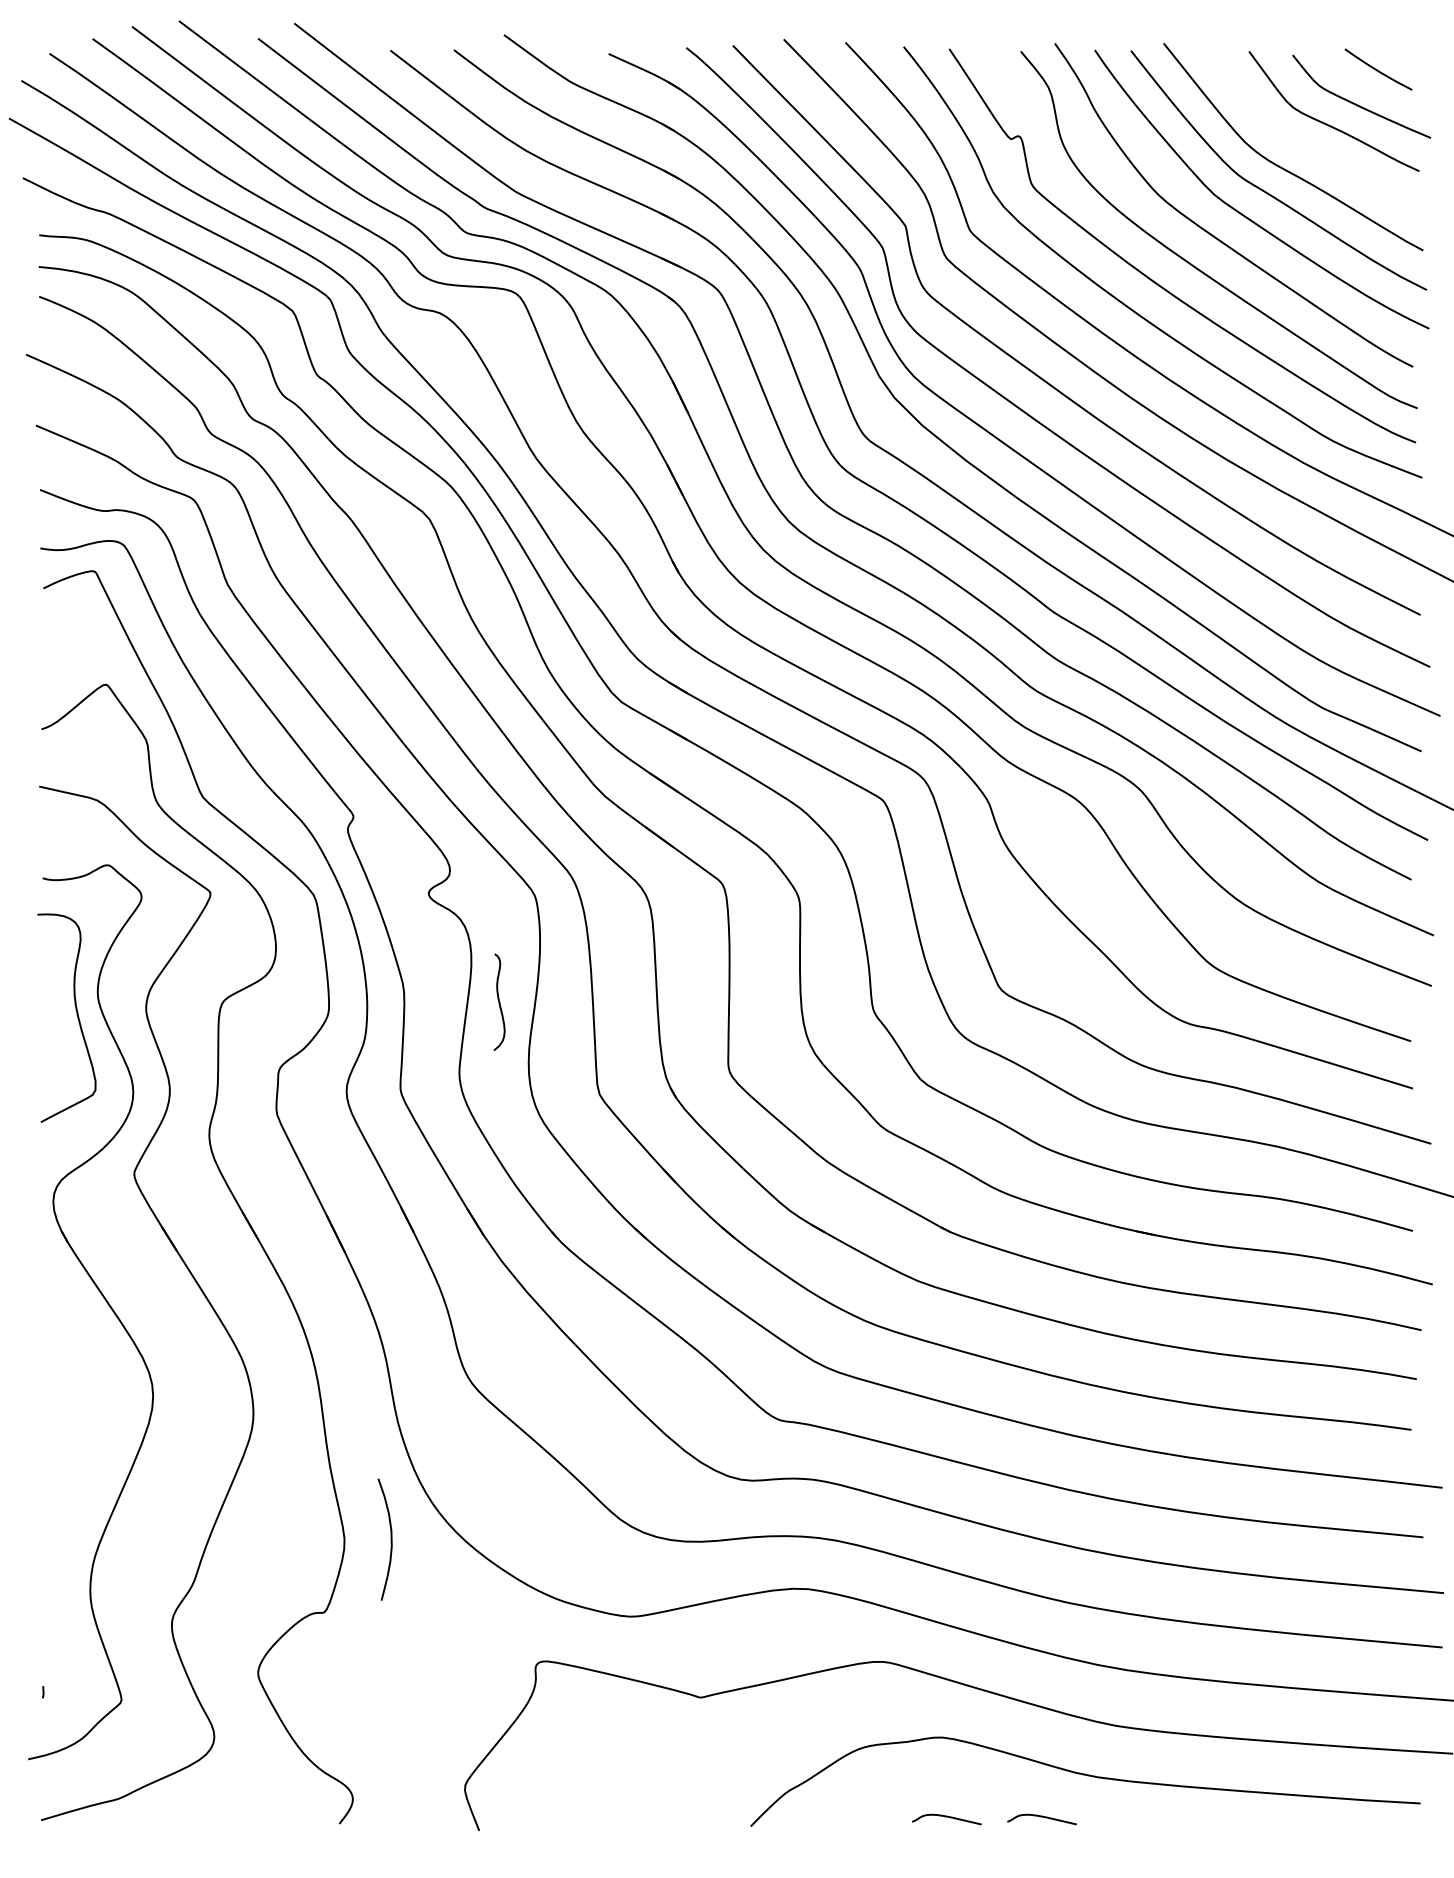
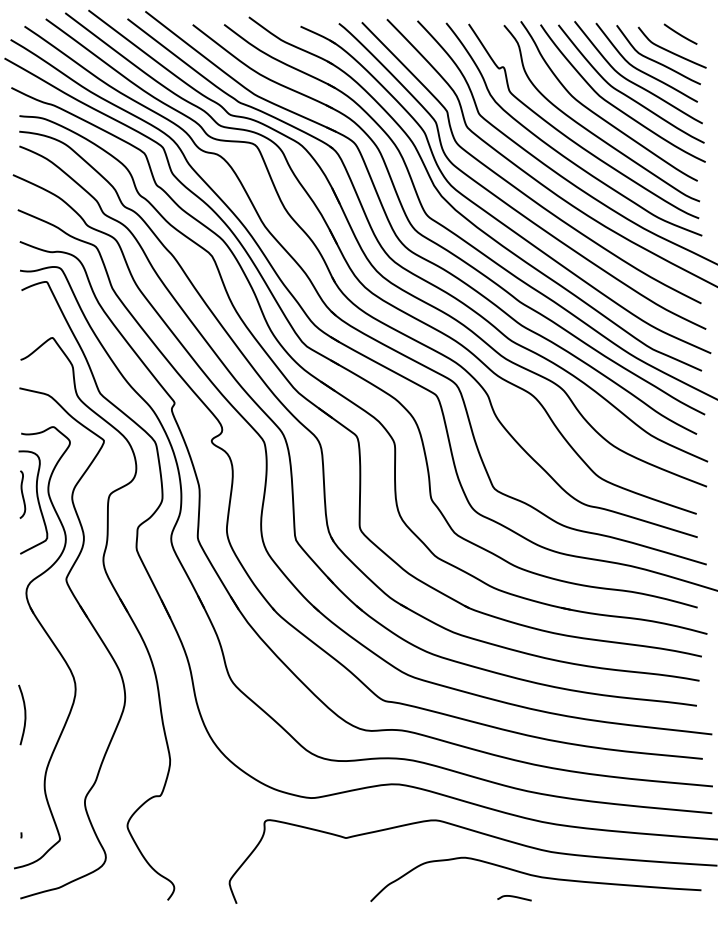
curve: (1301, 142) -> (642, 70), added
curve: (499, 1001) -> (22, 494), moved
curve: (389, 1538) -> (24, 714), moved
curve: (946, 1818) -> (467, 897), removed

